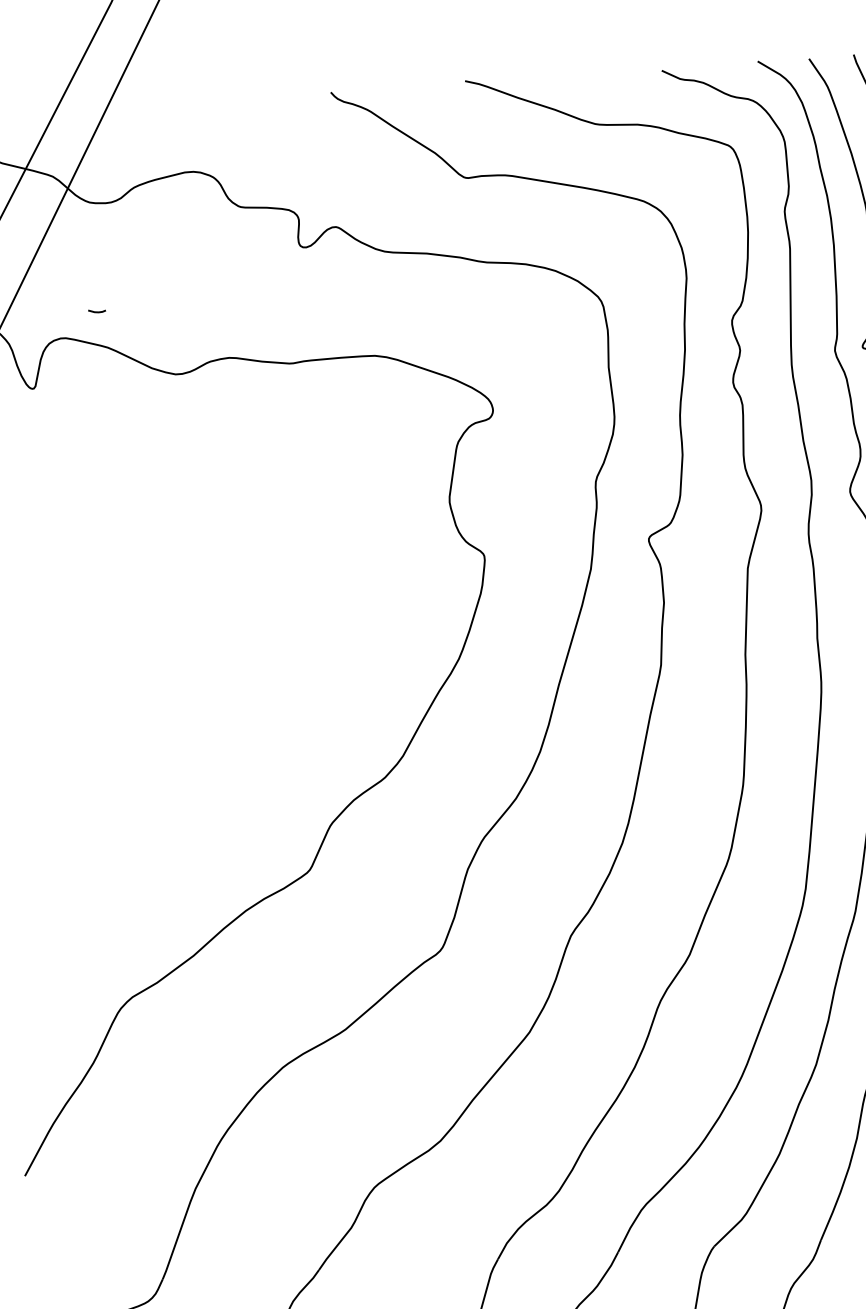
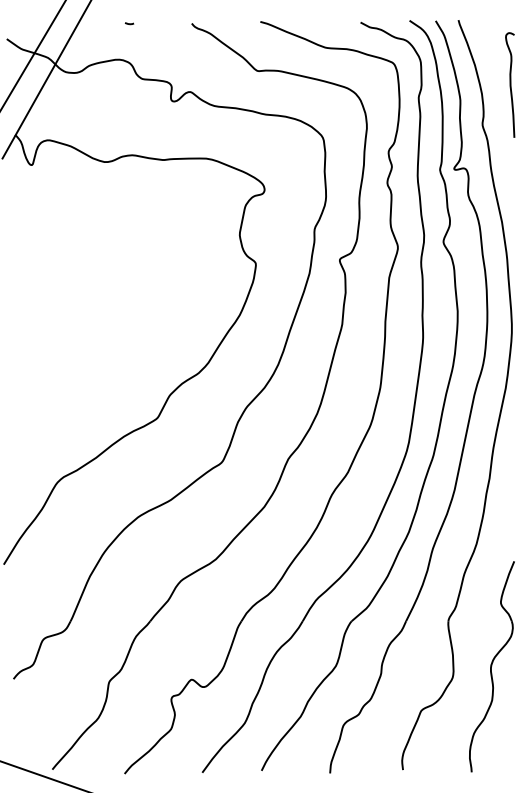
line: (97, 311) -> (129, 23), moved

